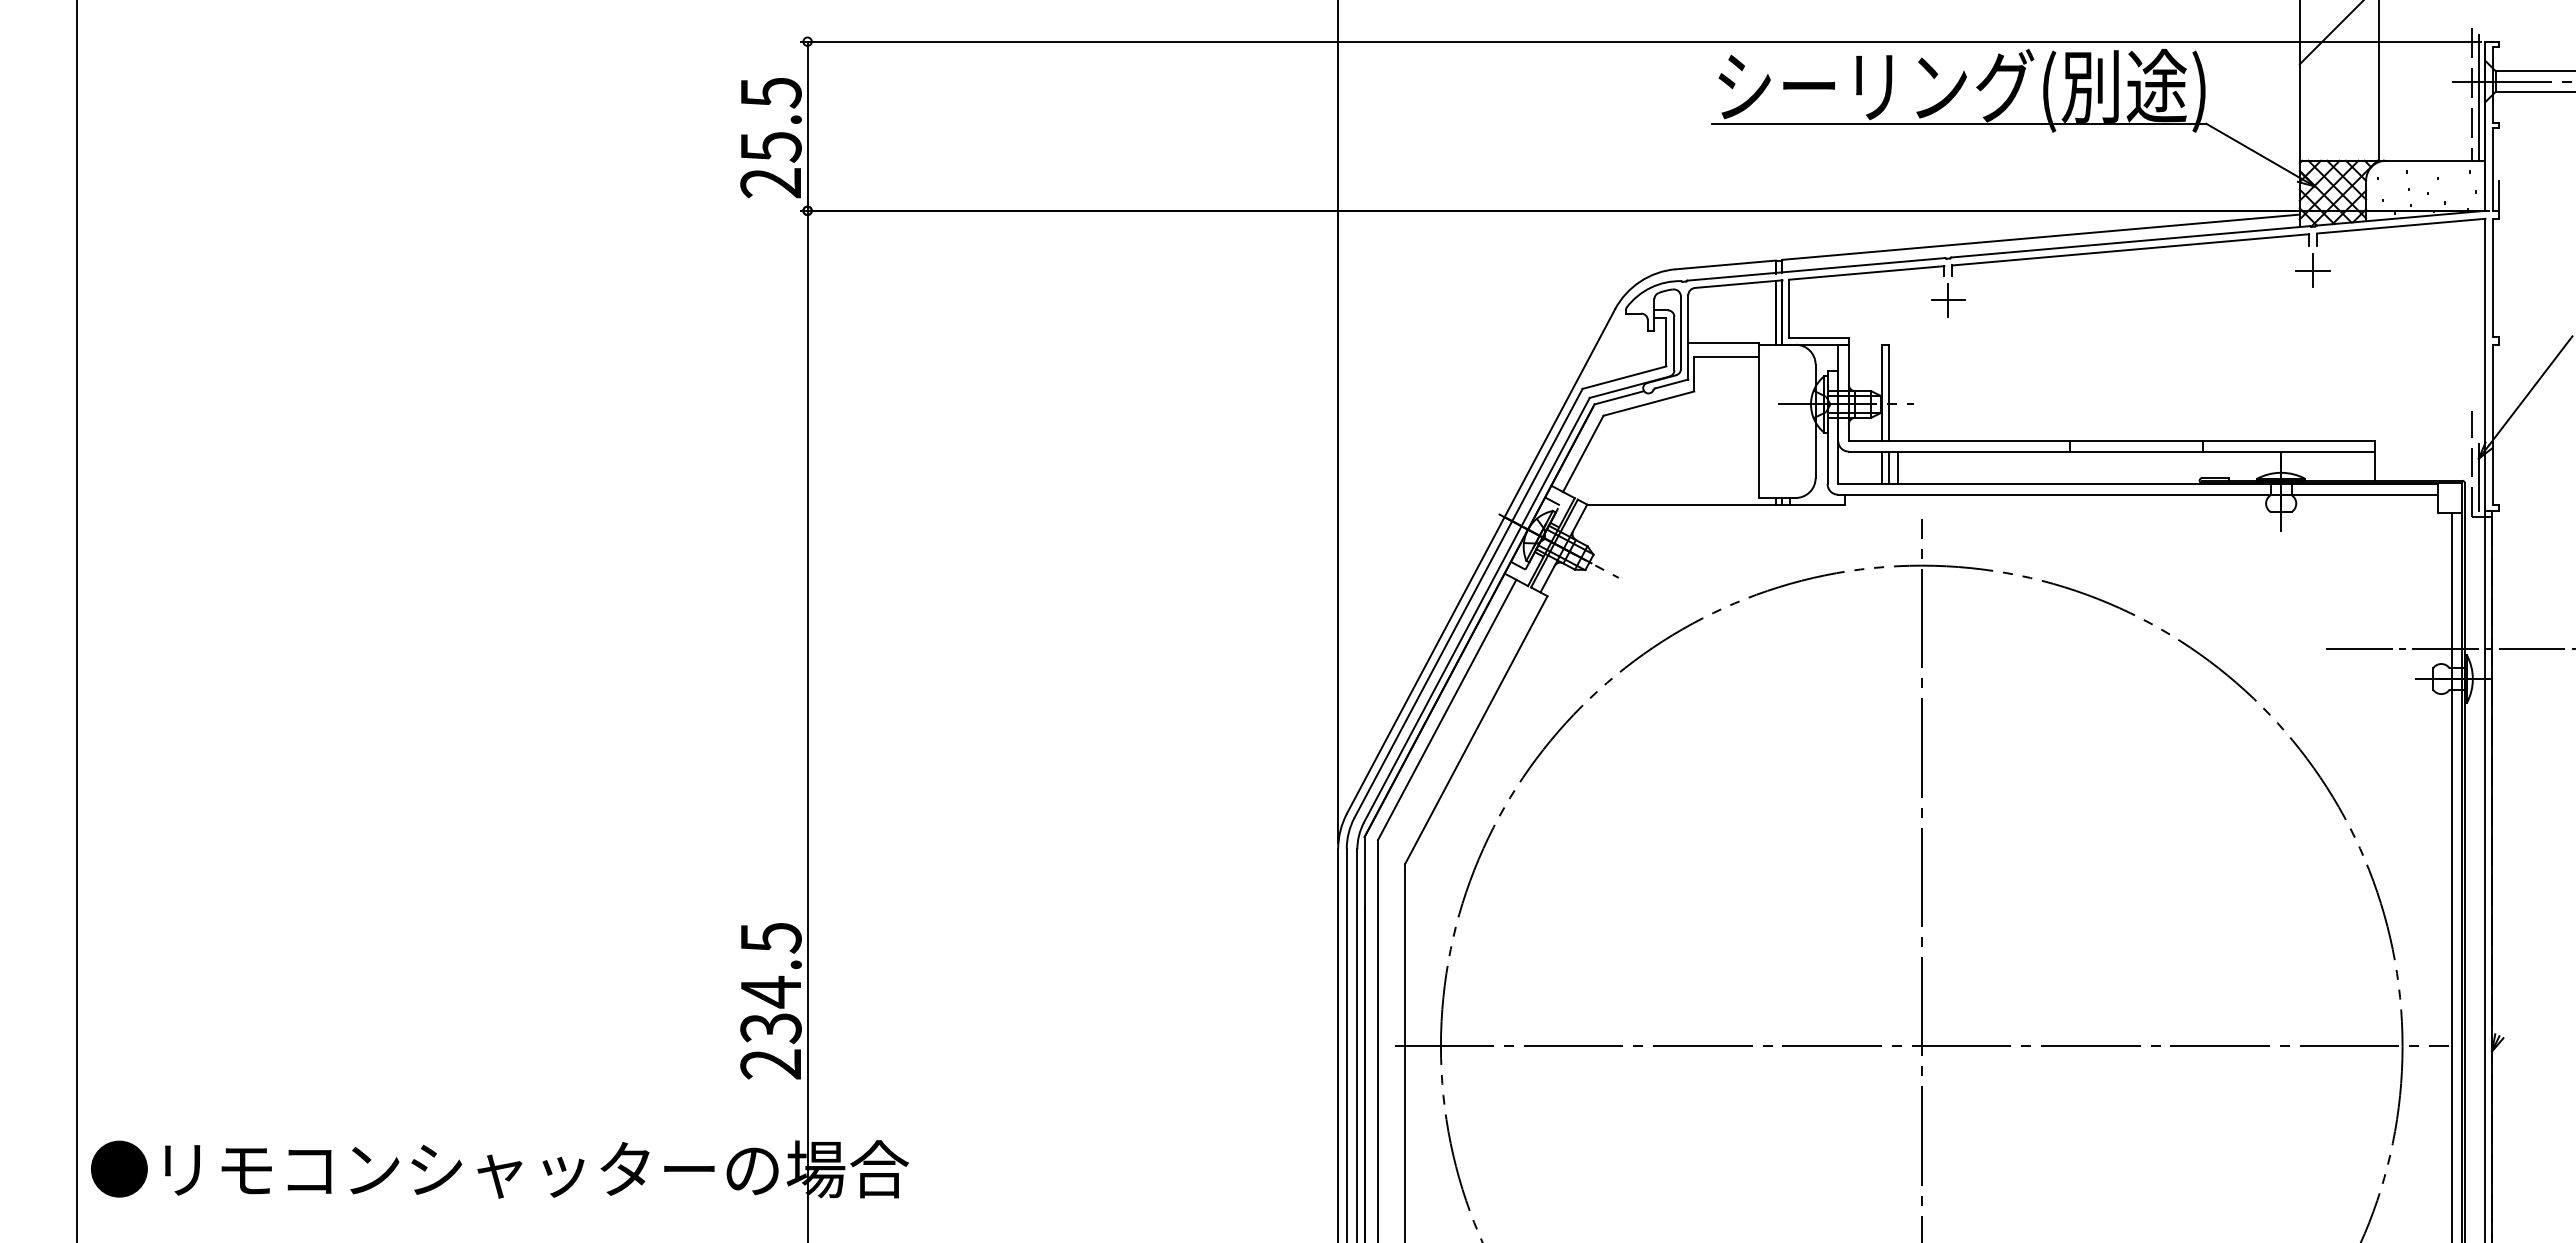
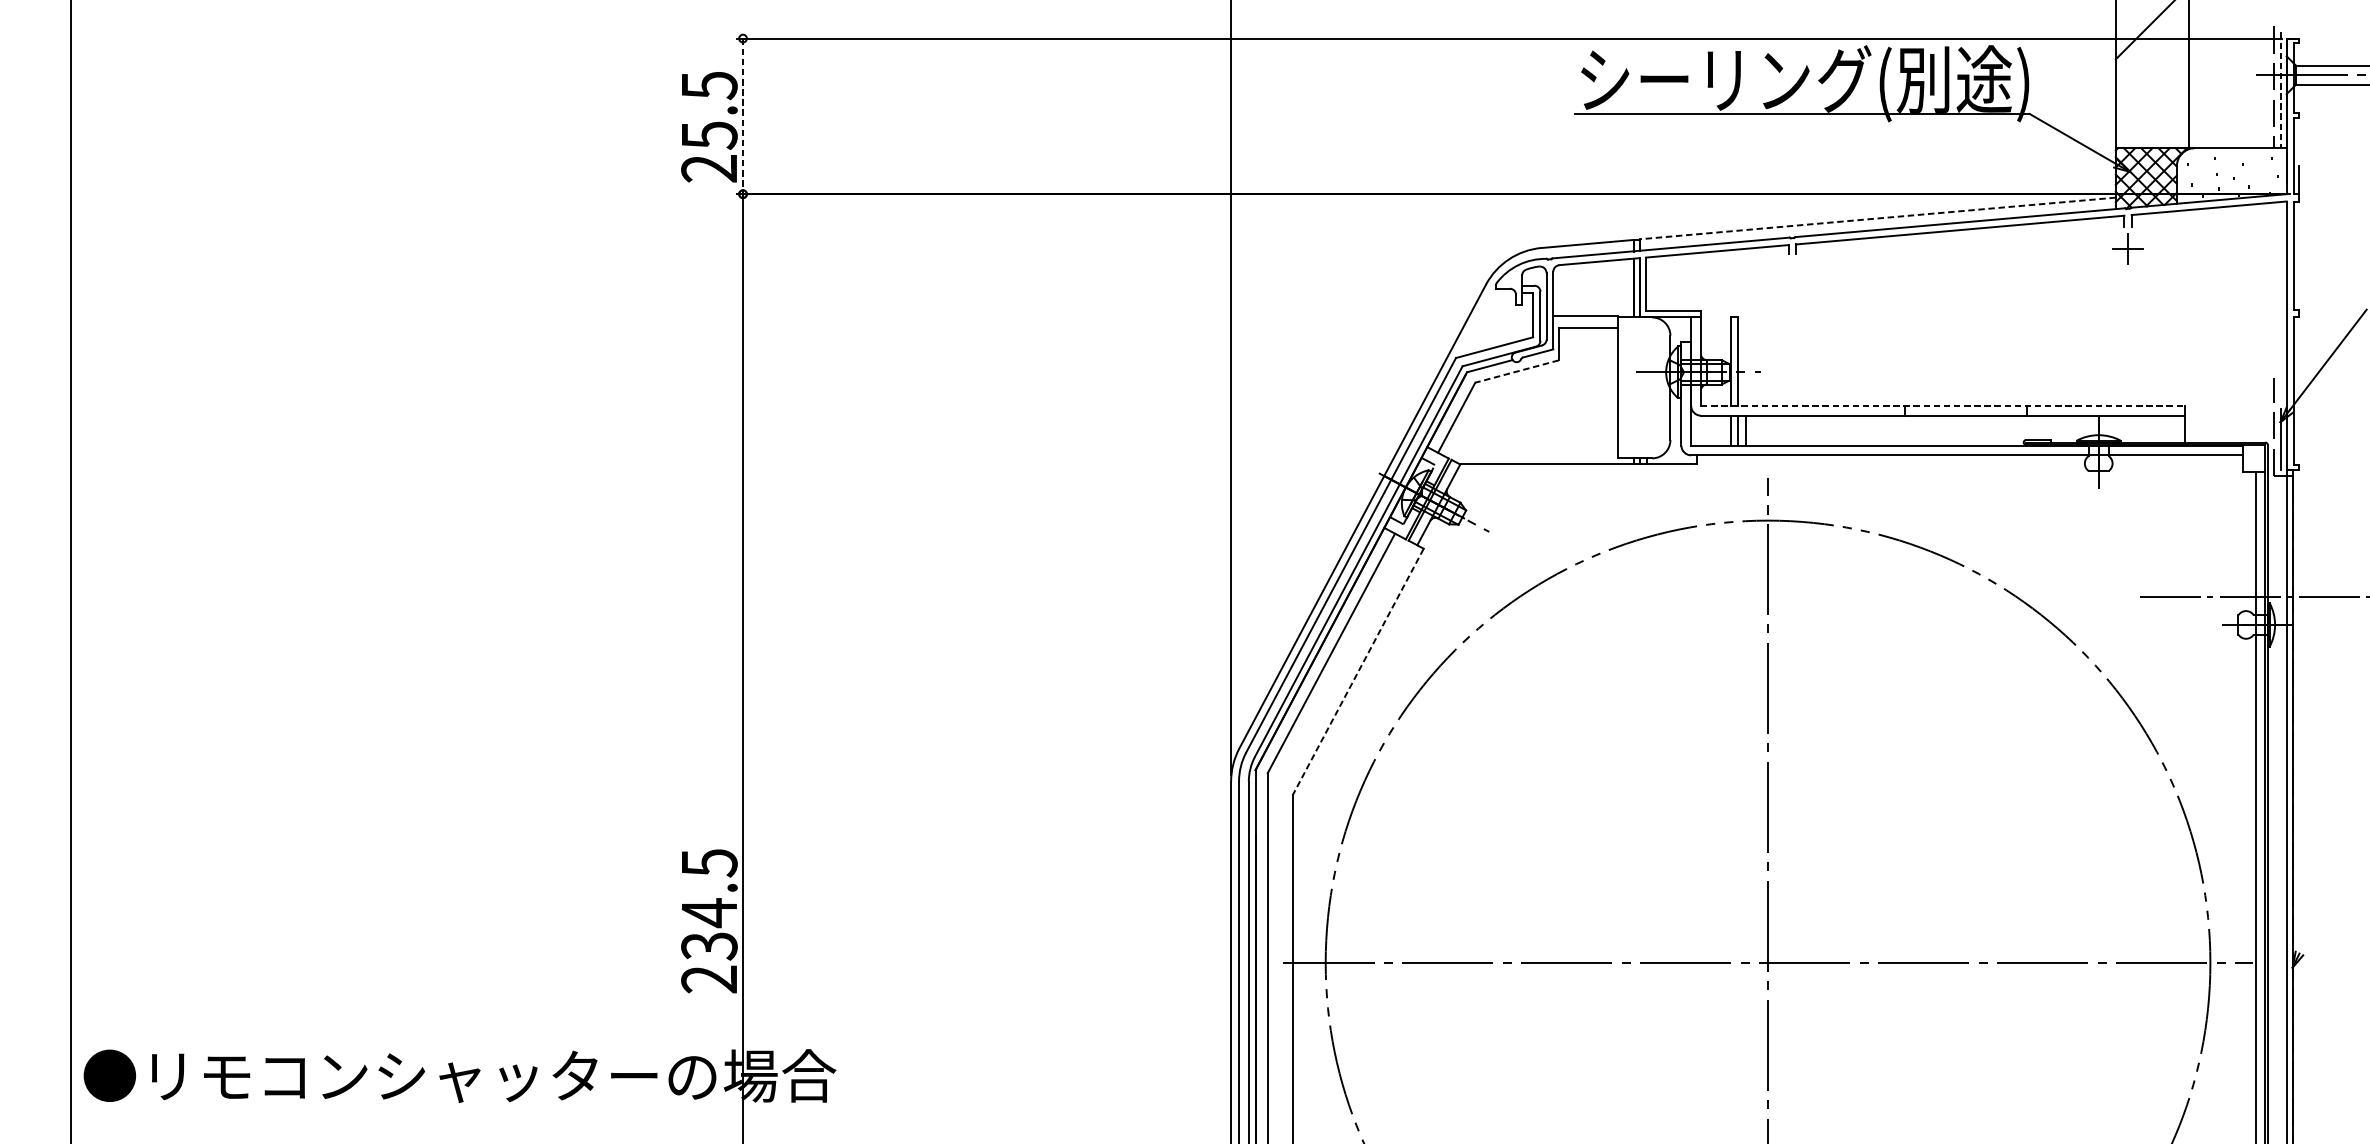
line: (2478, 98) -> (2280, 90), solid -> dashed
line: (807, 126) -> (742, 116), solid -> dashed
line: (2041, 237) -> (1878, 218), solid -> dashed
part: (1948, 300) -> (1792, 276), removed
line: (1648, 403) -> (1516, 371), solid -> dashed
line: (2112, 440) -> (1943, 405), solid -> dashed
line: (1476, 730) -> (1358, 672), solid -> dashed

